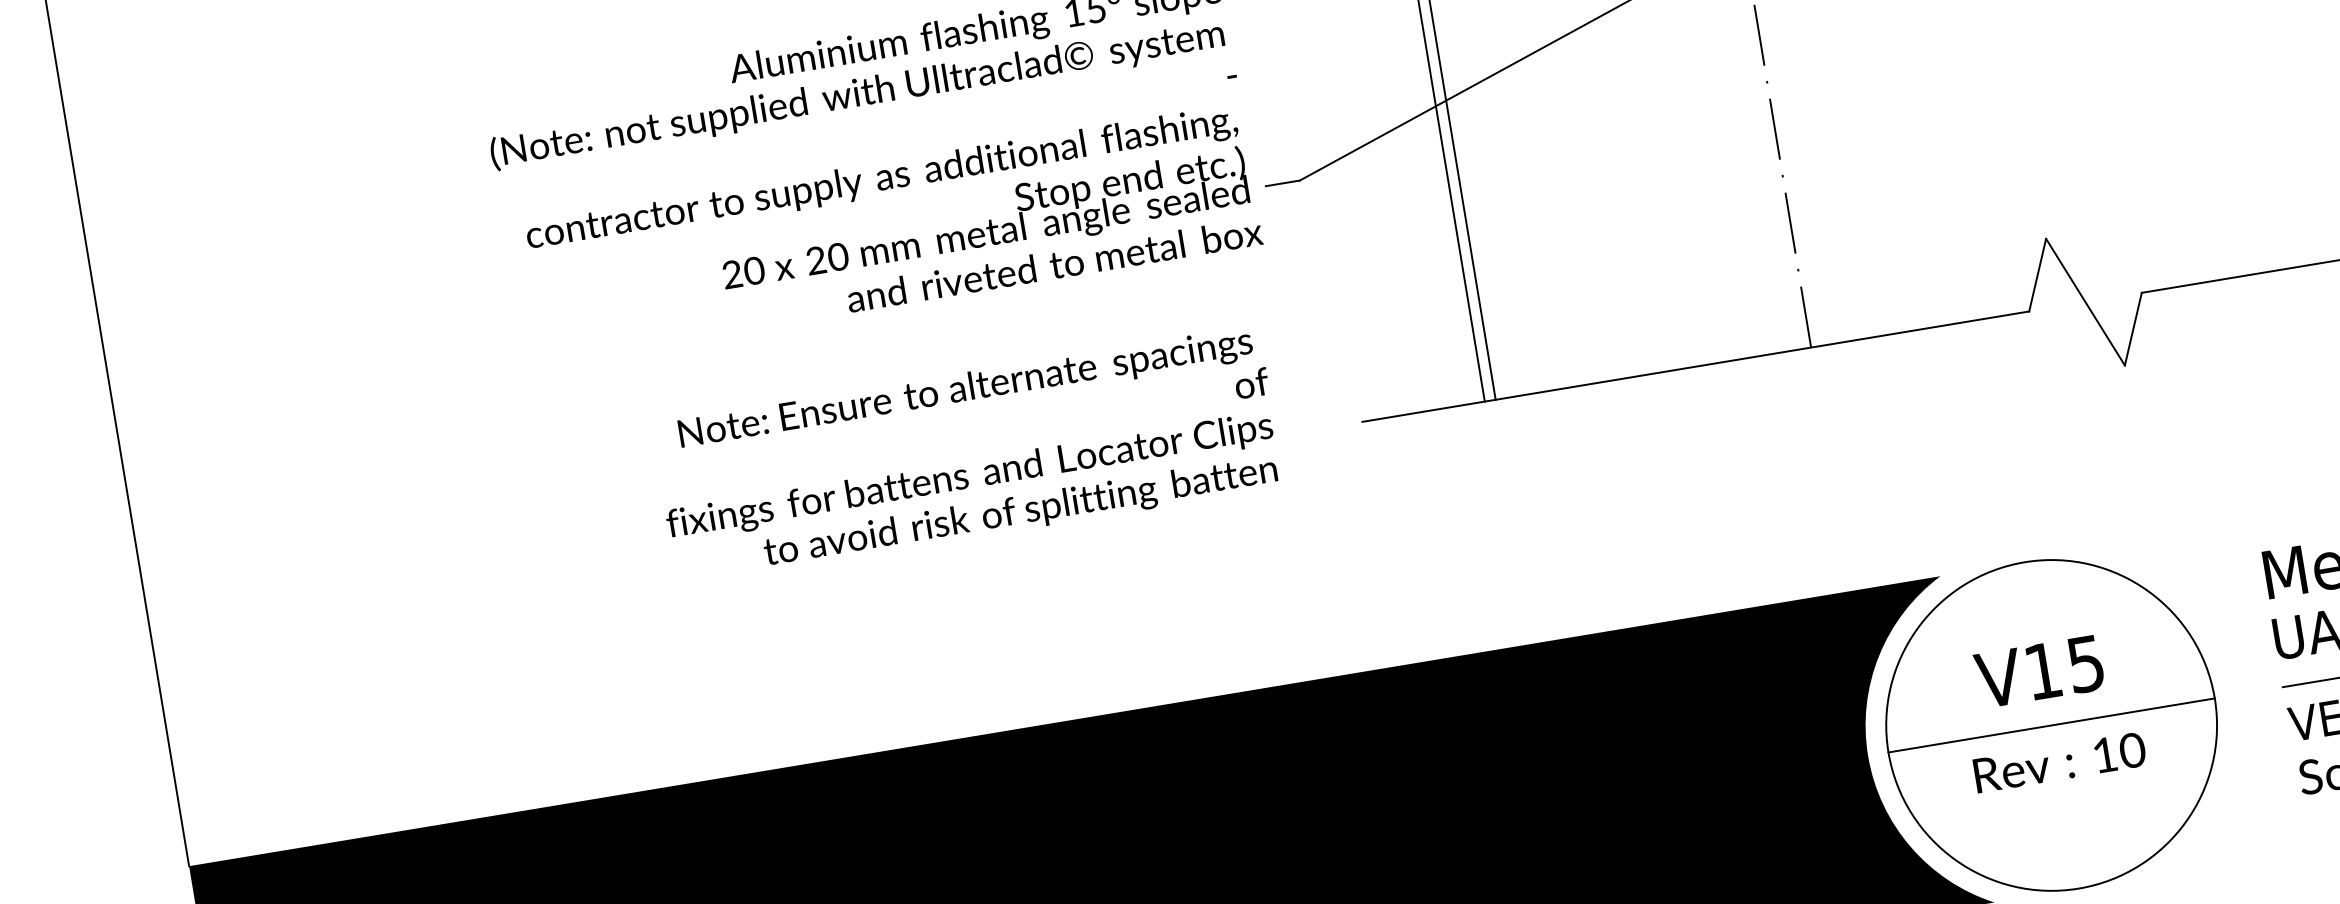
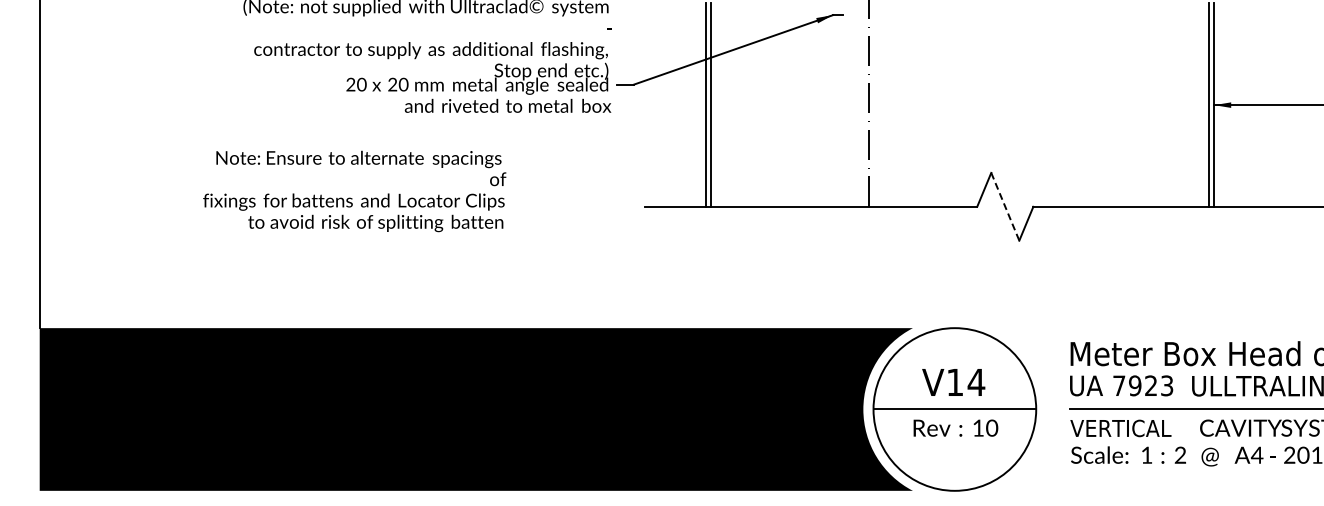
line: (2085, 301) -> (1005, 206), solid -> dashed
text: (967, 455) -> (354, 191), moved
text: (2086, 664) -> (976, 382), V15 -> V14

